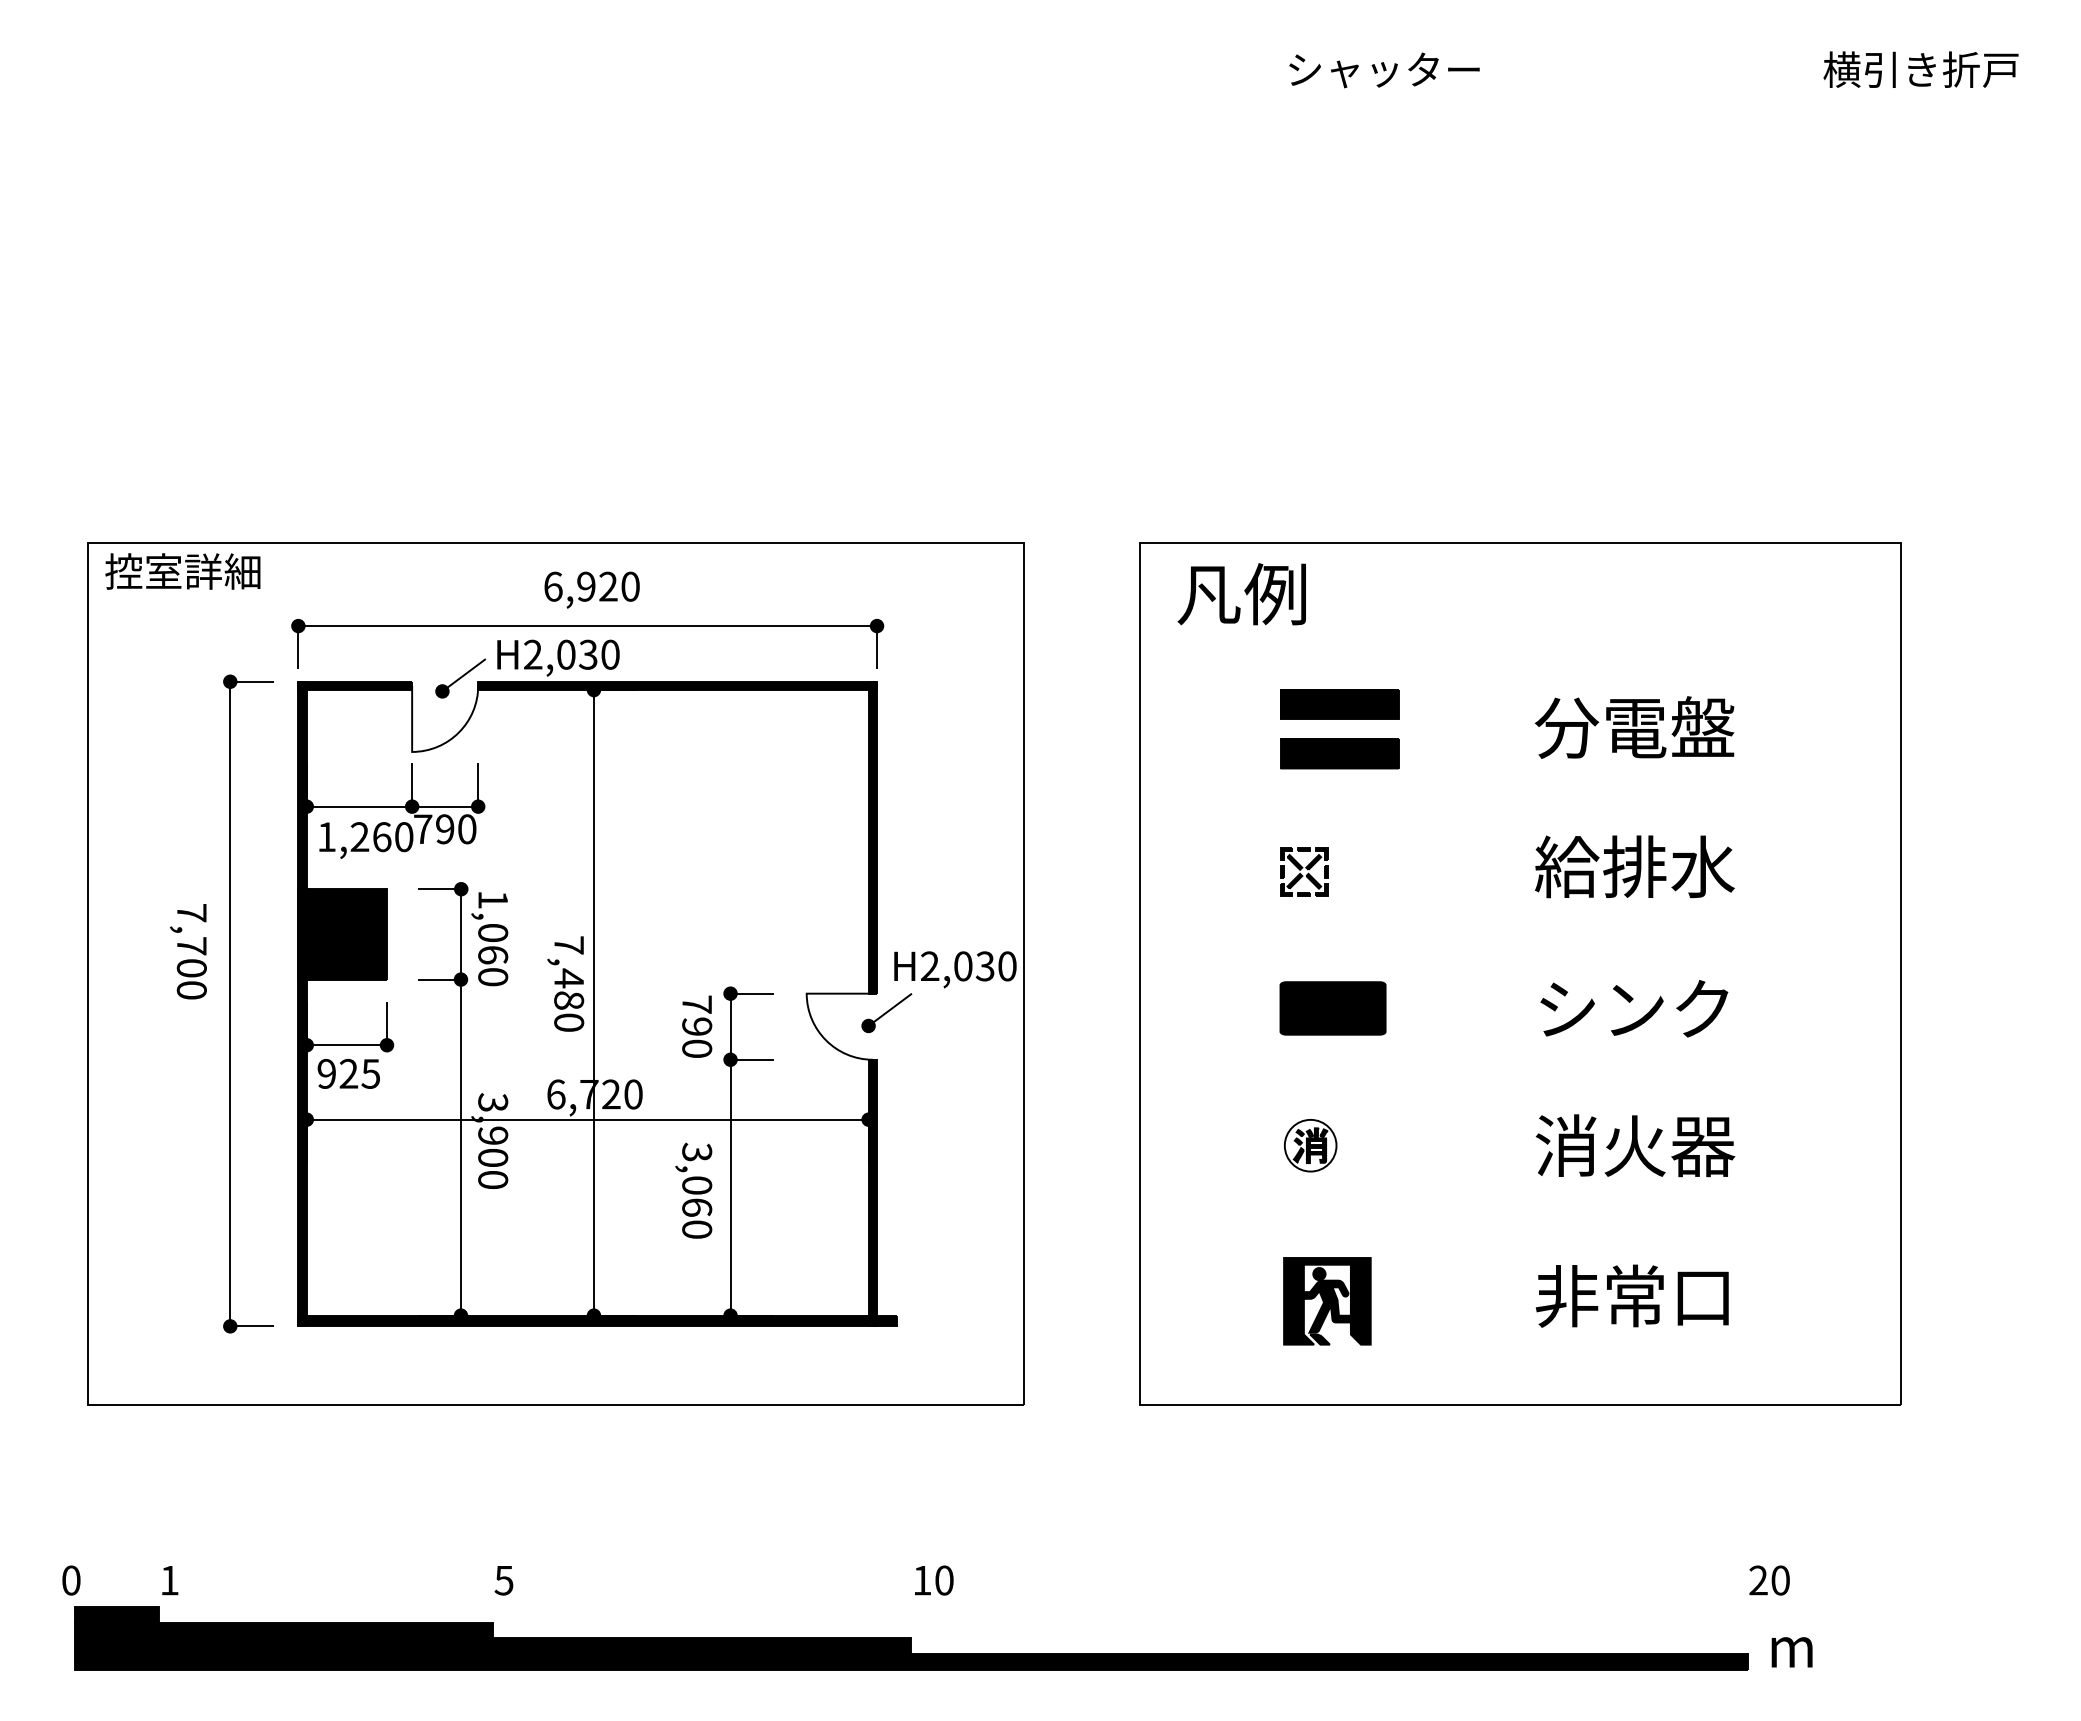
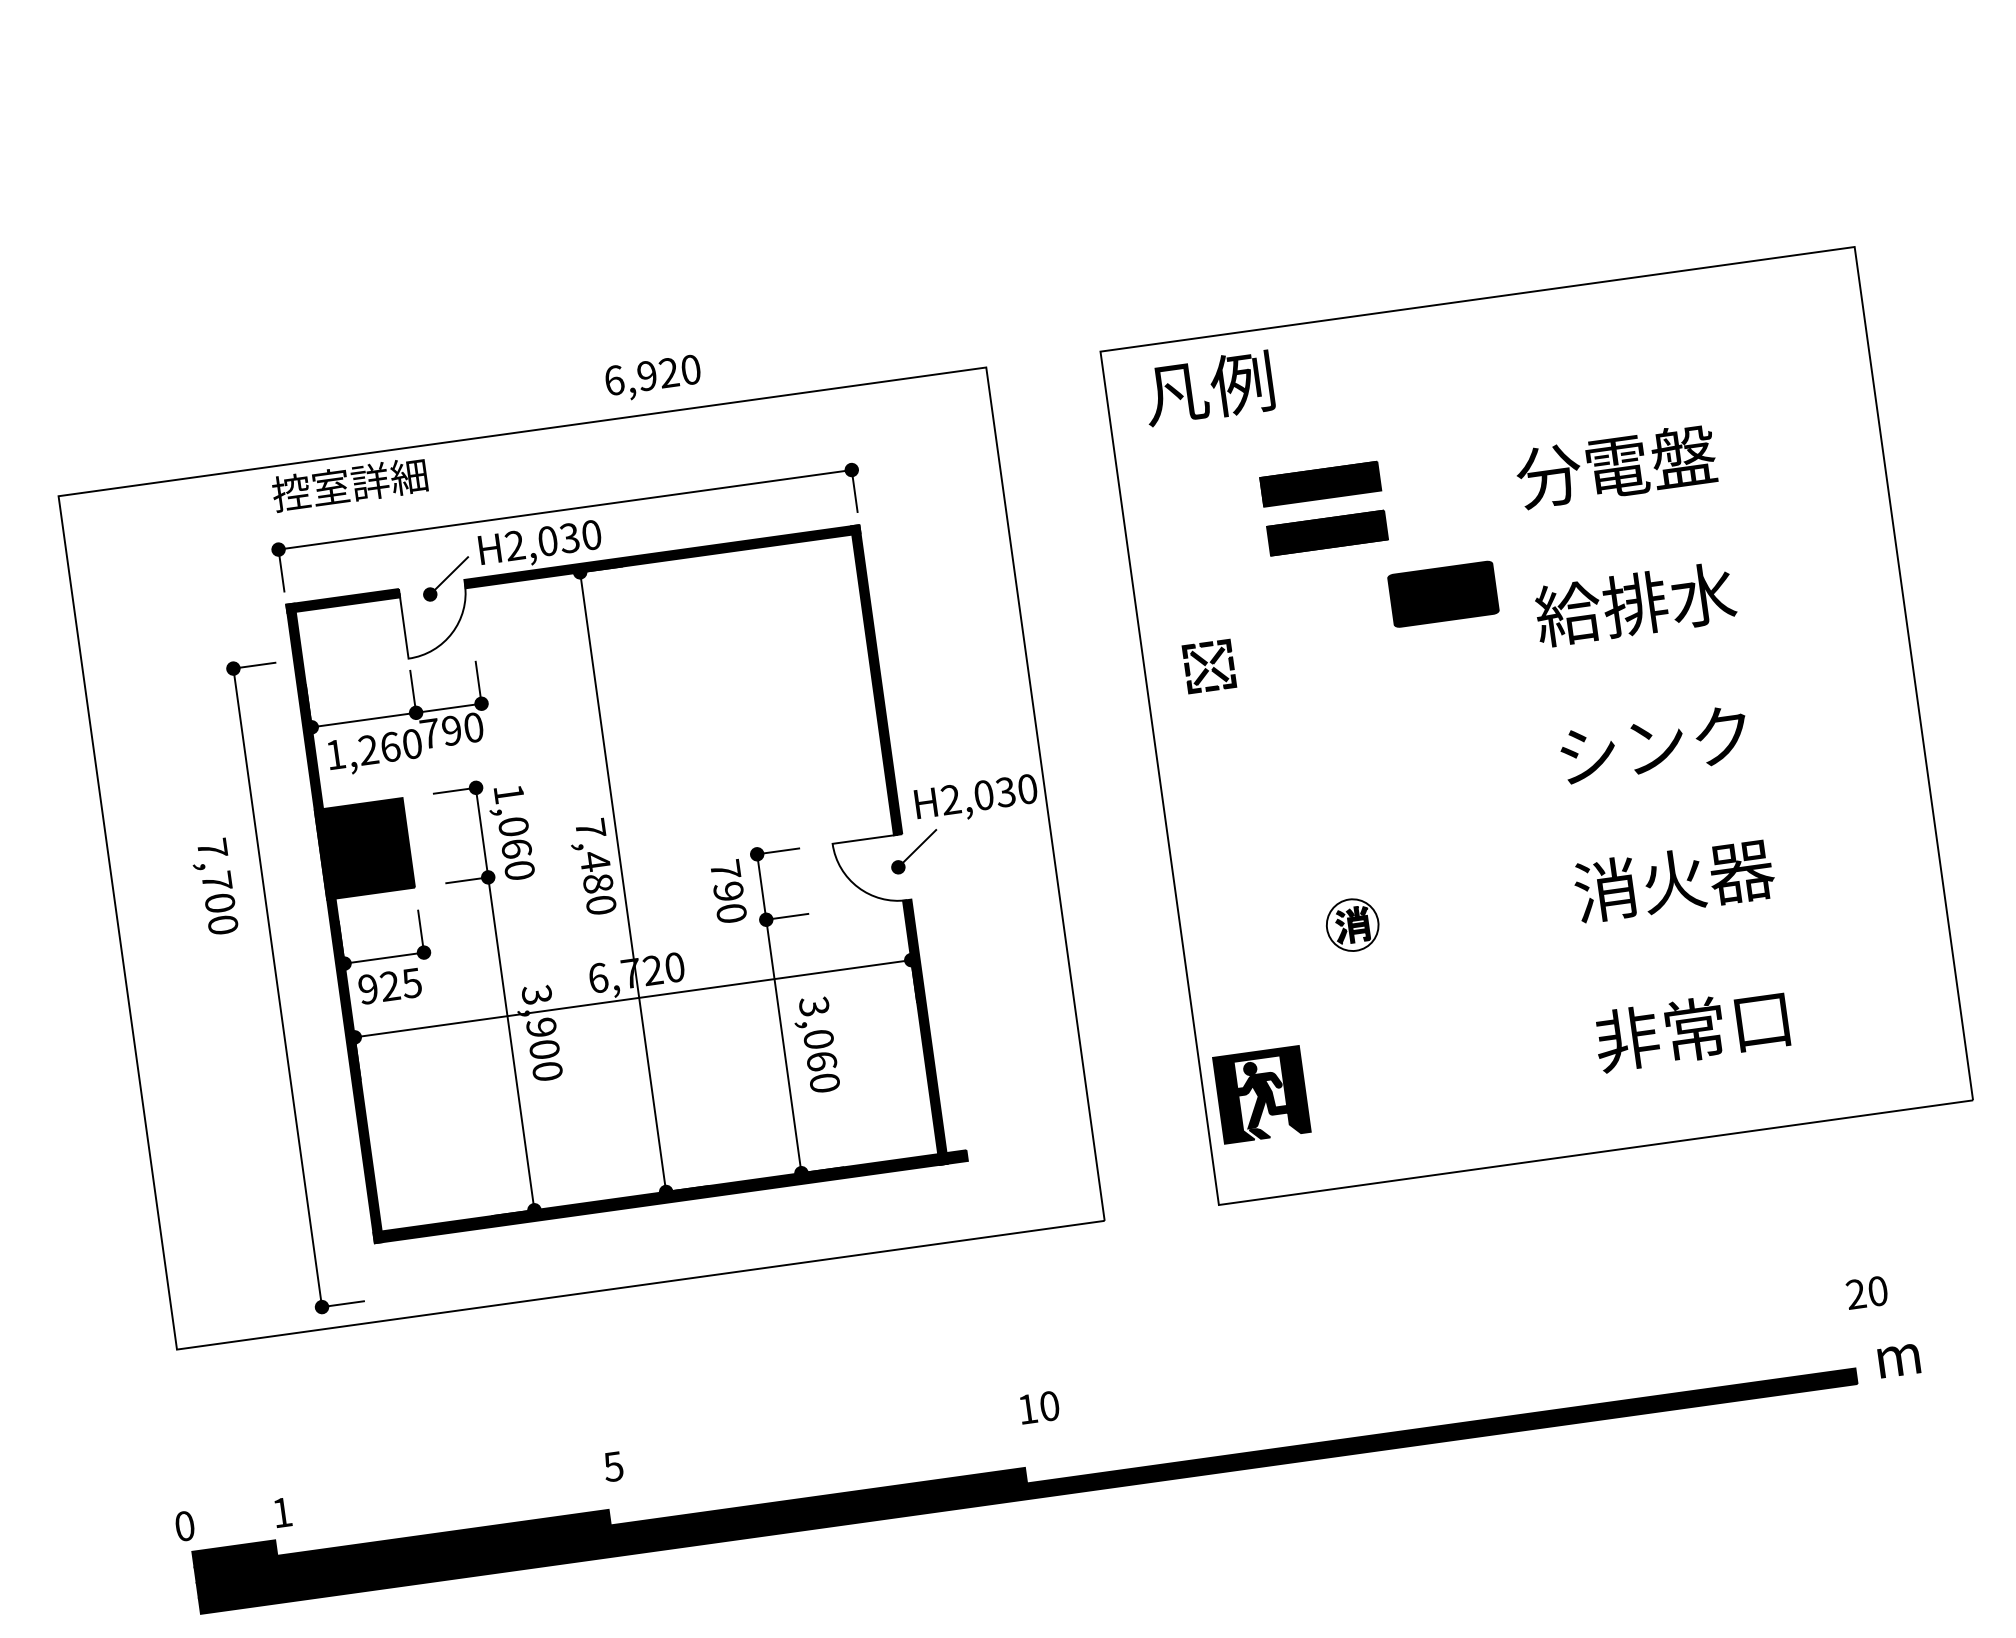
text: (182, 571) -> (349, 484), moved
text: (591, 589) -> (652, 377), moved
part: (1304, 871) -> (1209, 666), moved
part: (230, 1003) -> (277, 987), moved
part: (1332, 1008) -> (1442, 594), moved
text: (693, 1190) -> (815, 1044), moved
part: (1327, 1301) -> (1262, 1095), moved

